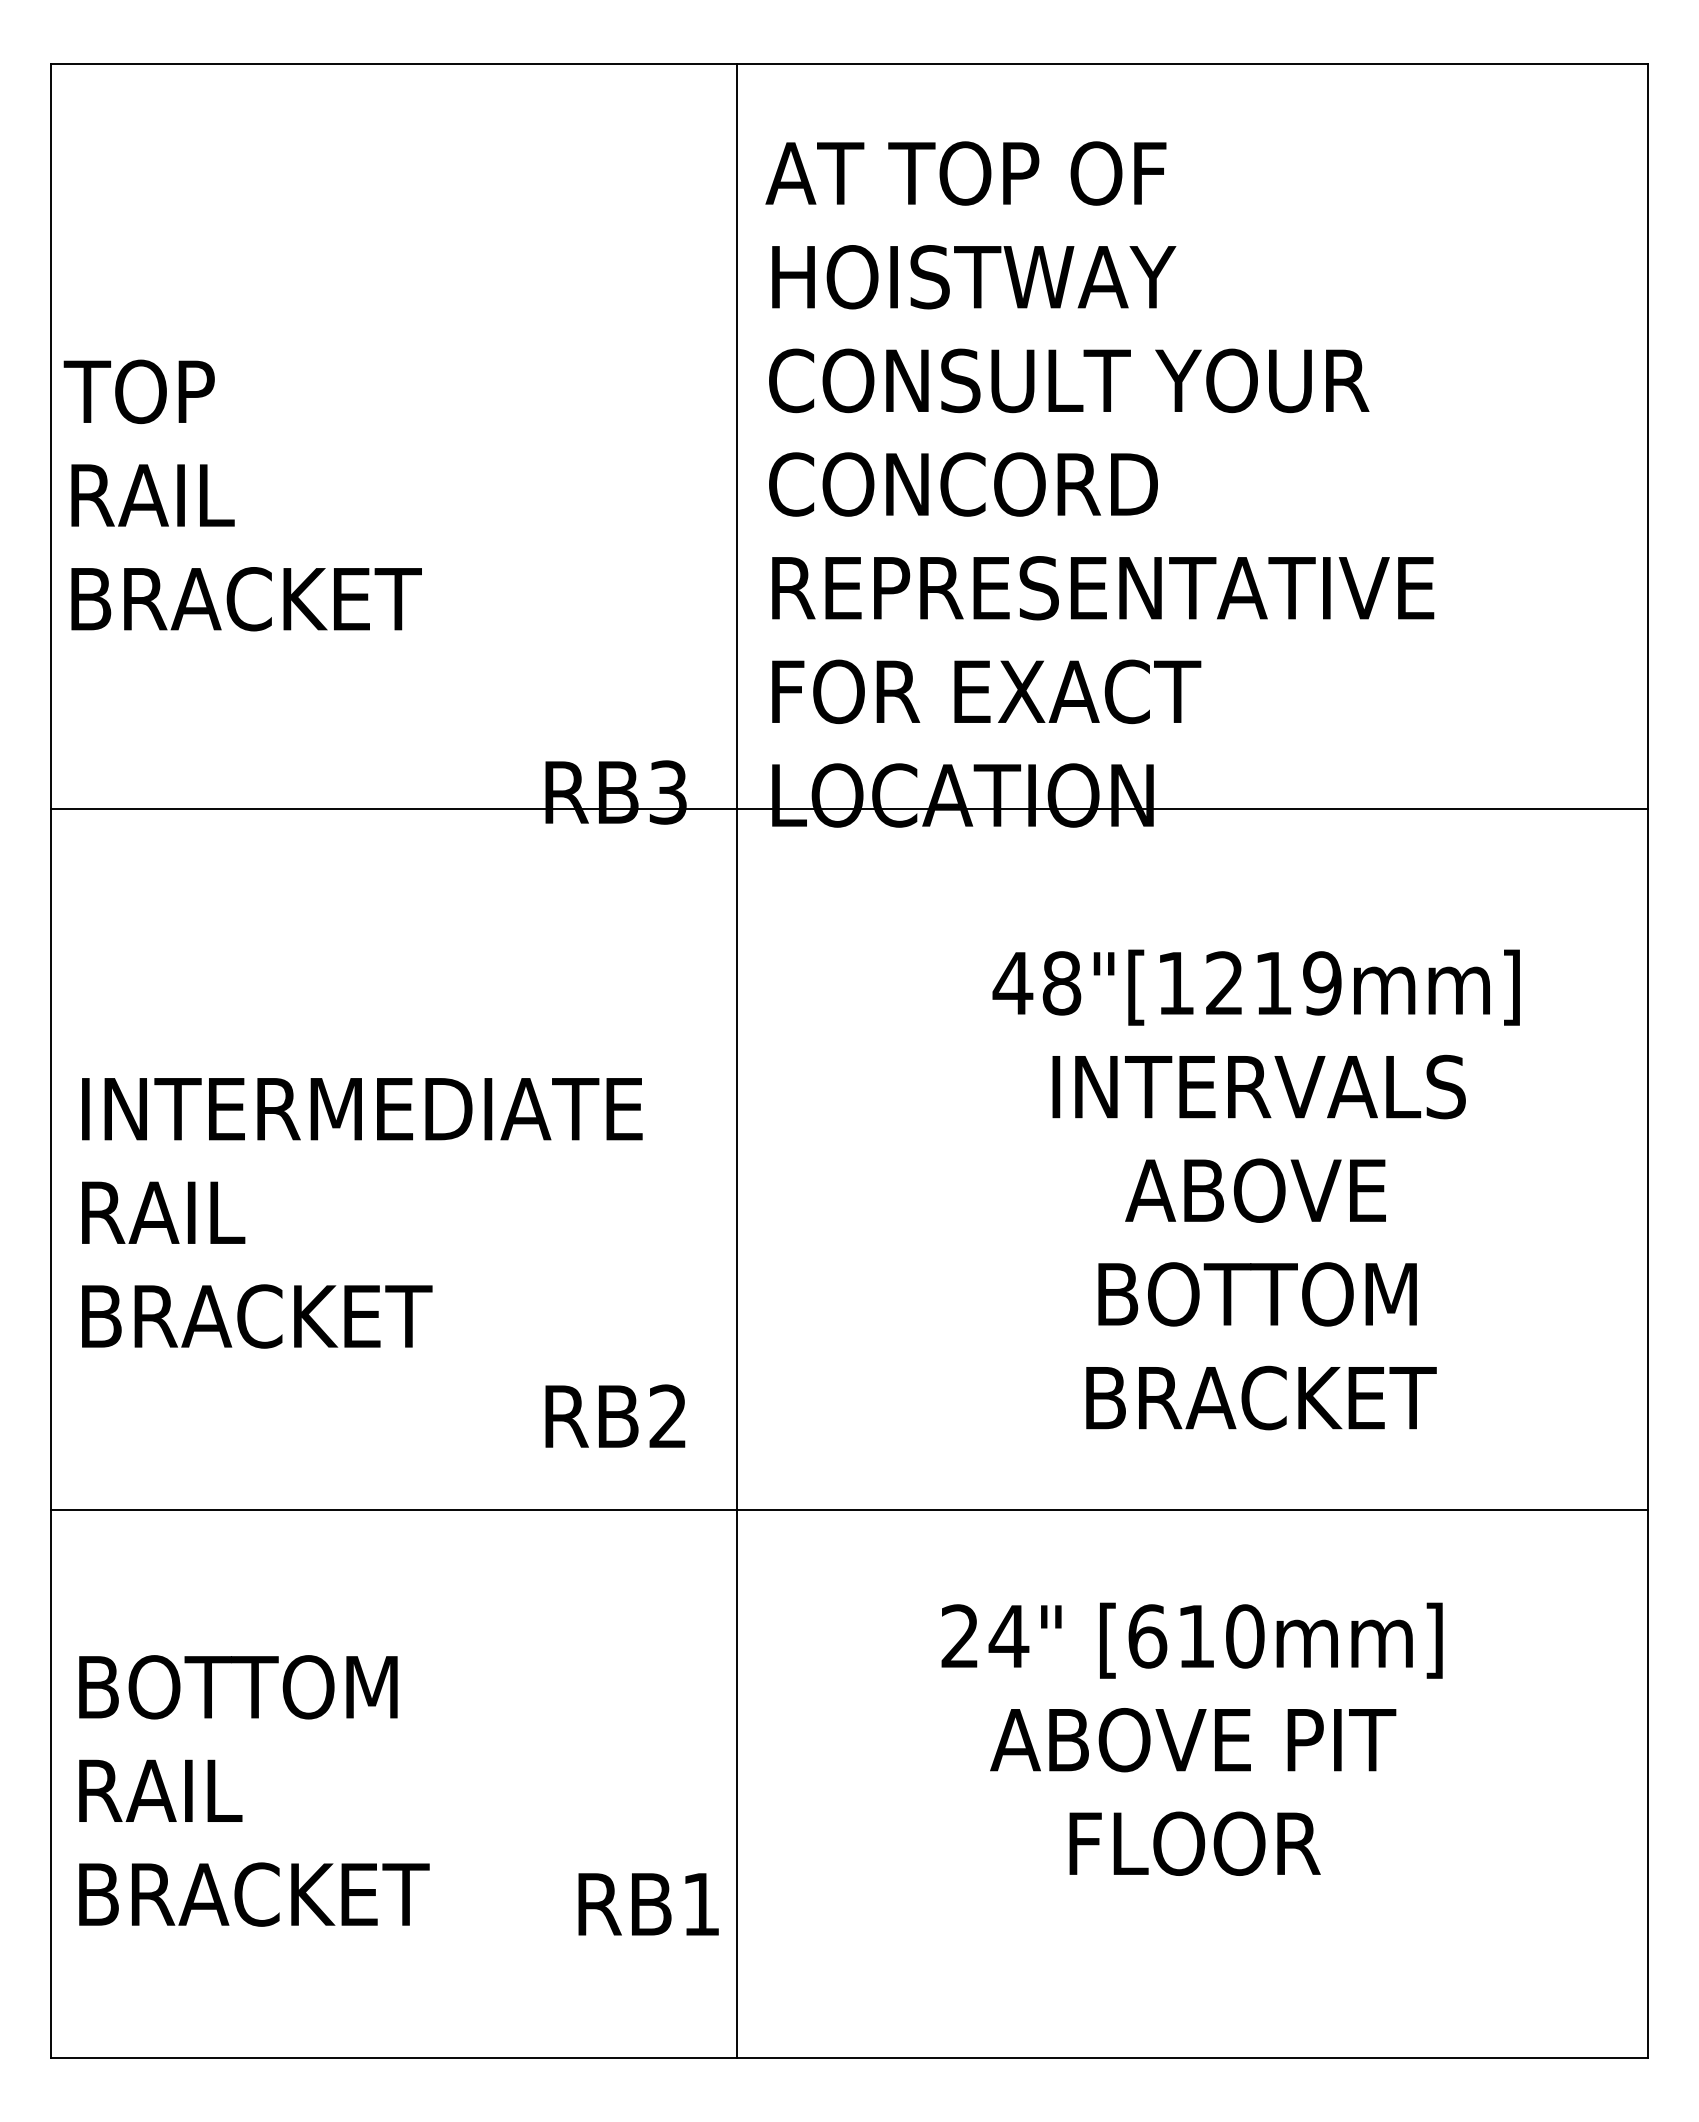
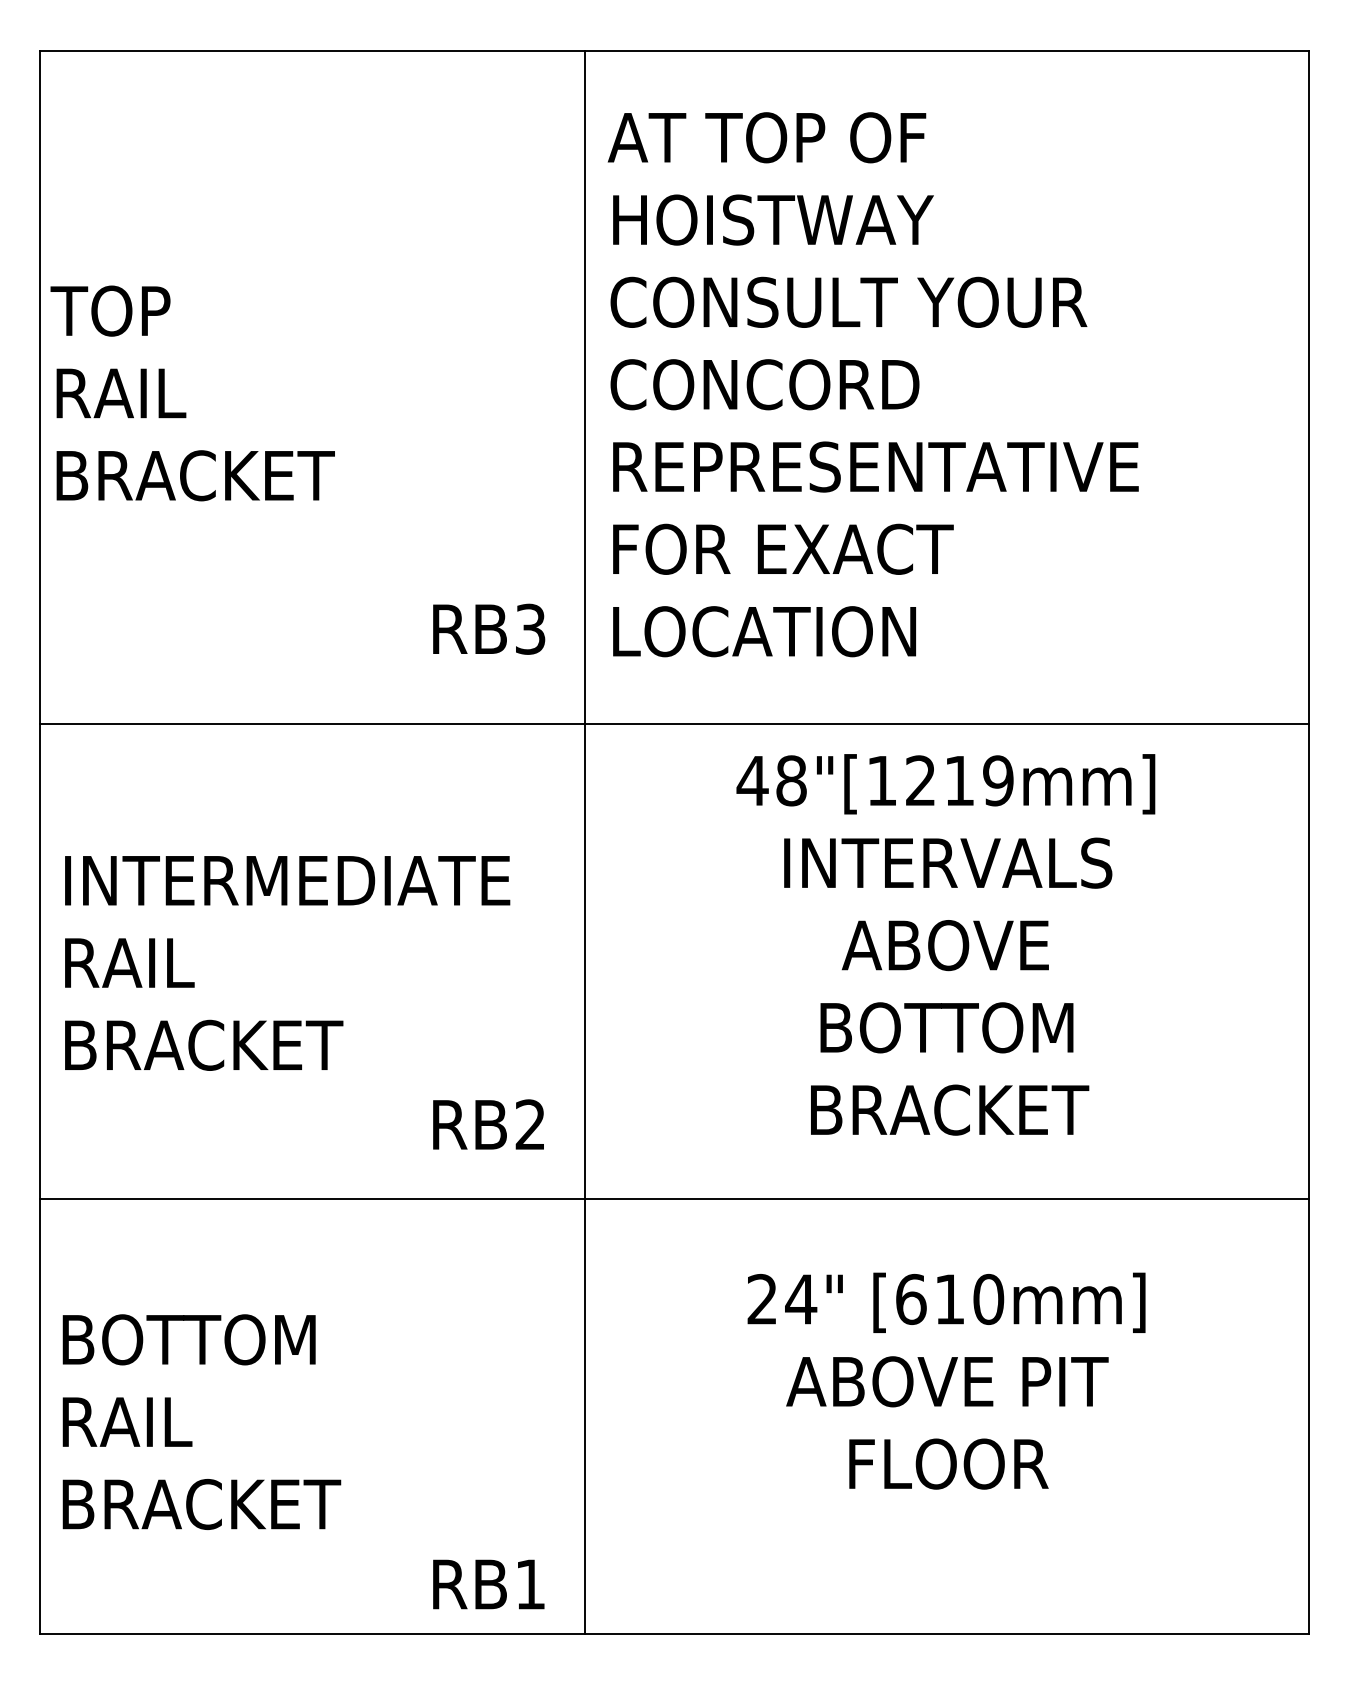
line: (849, 809) -> (674, 723), moved
text: (1255, 1189) -> (945, 944), moved
text: (648, 1904) -> (488, 1584), moved

